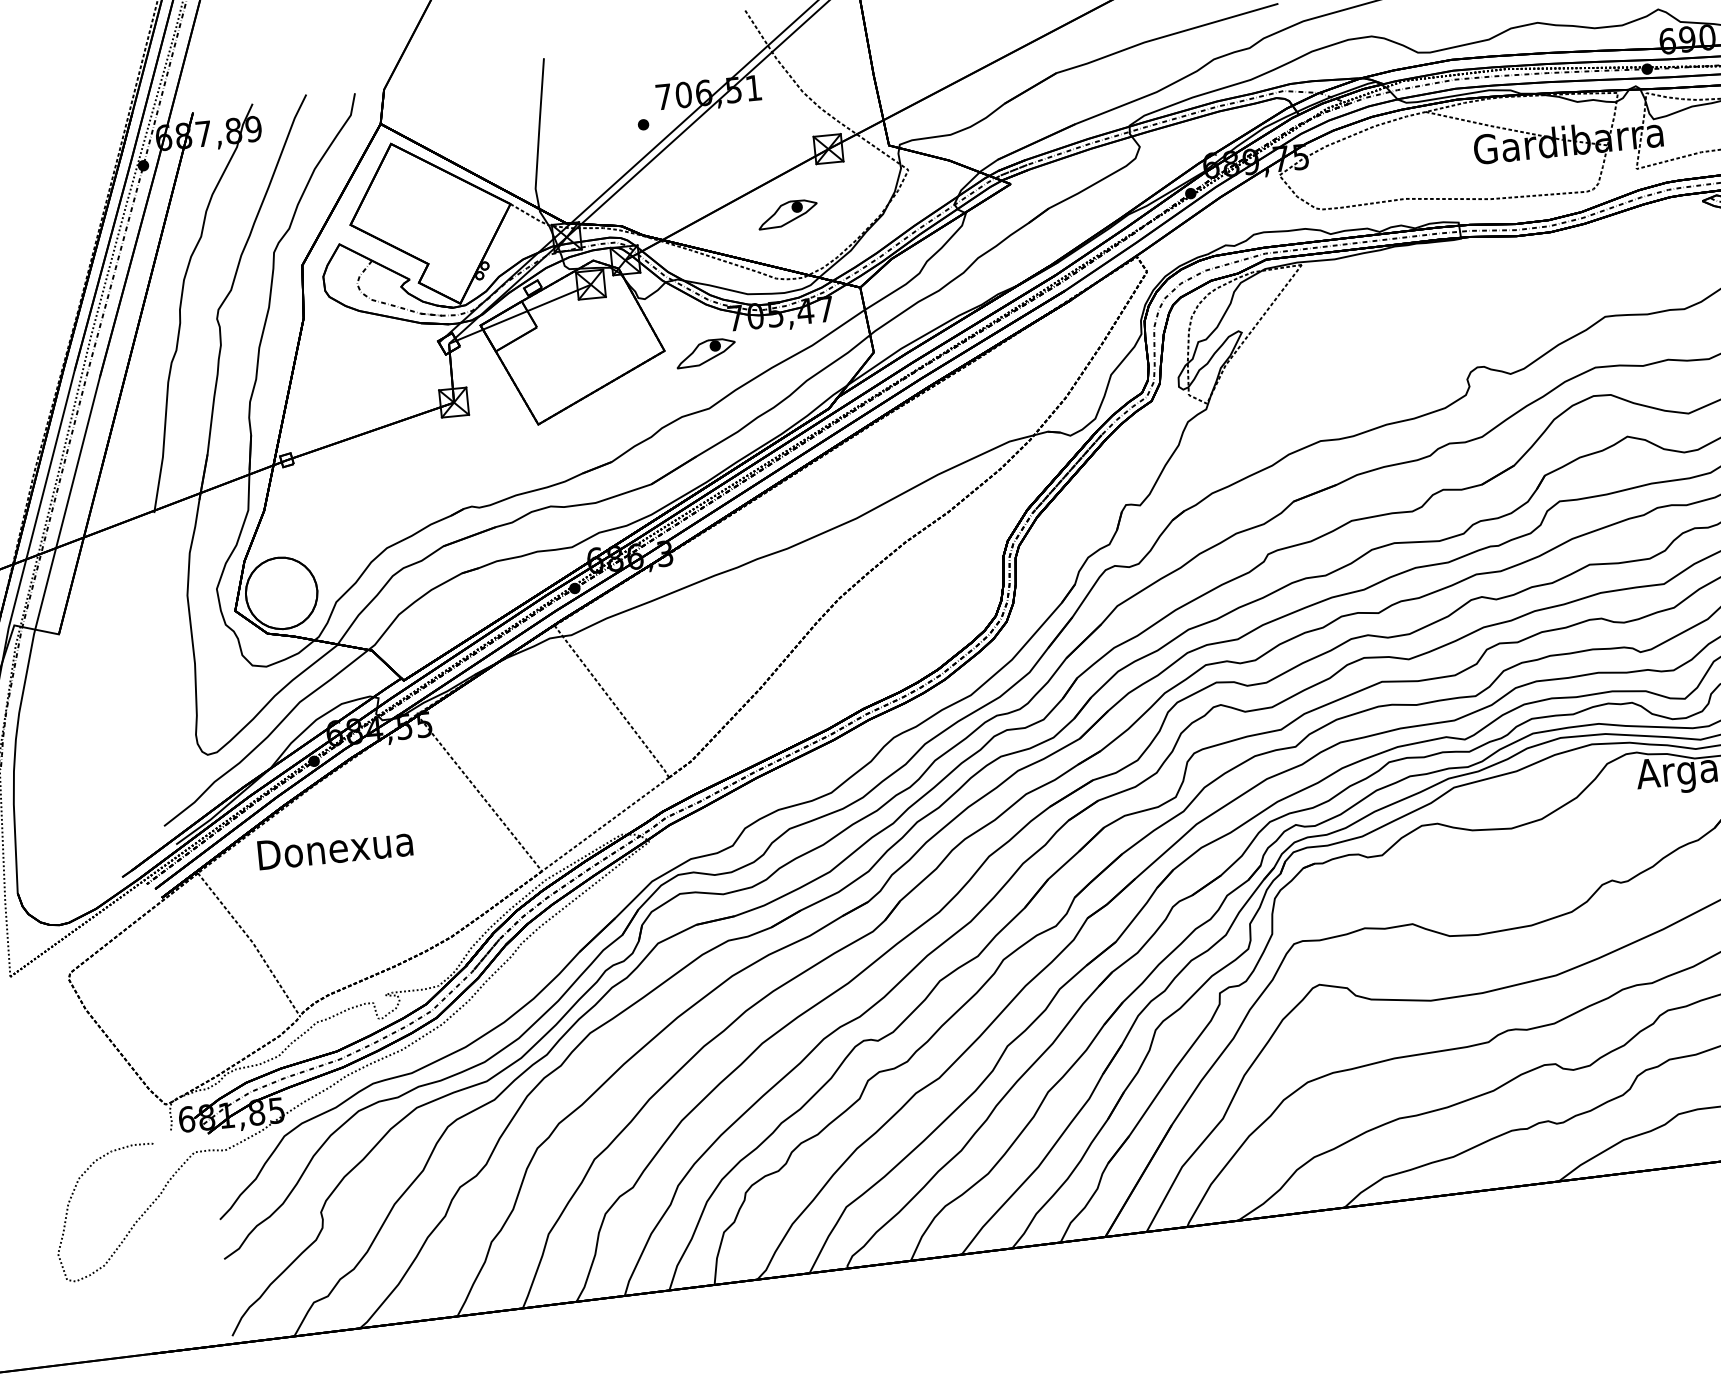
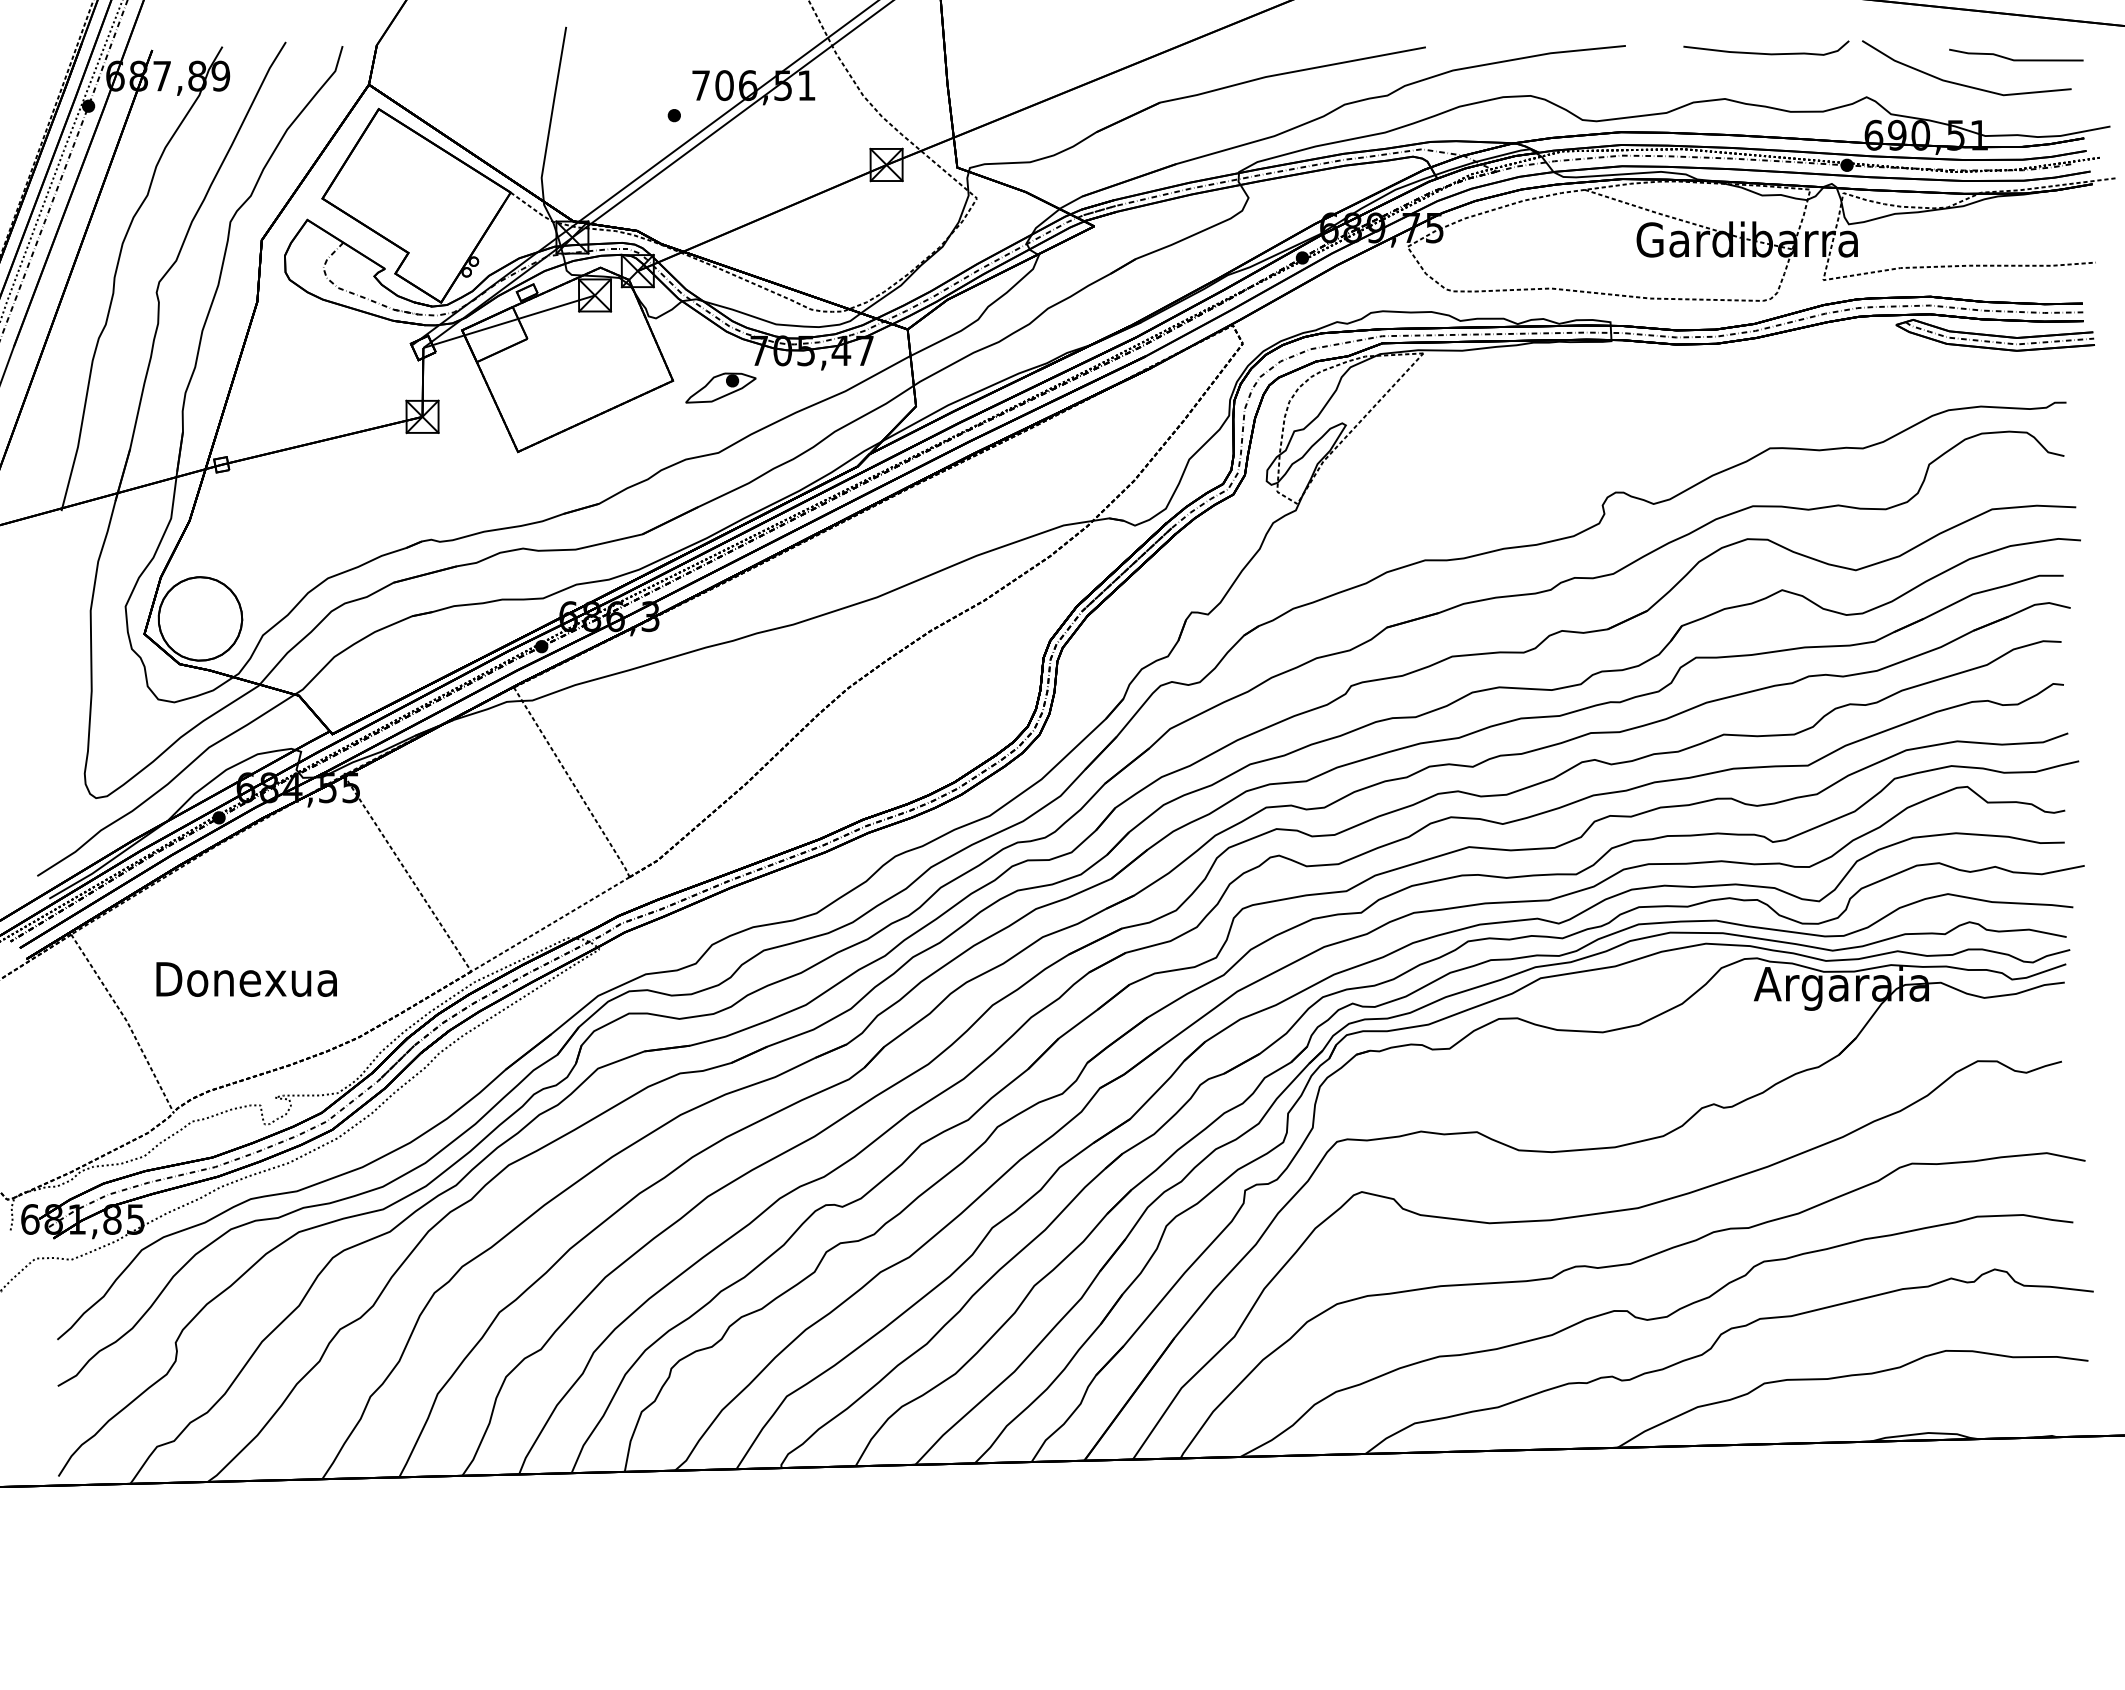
part: (787, 213) -> (831, 235), removed
text: (335, 848) -> (246, 979), moved

